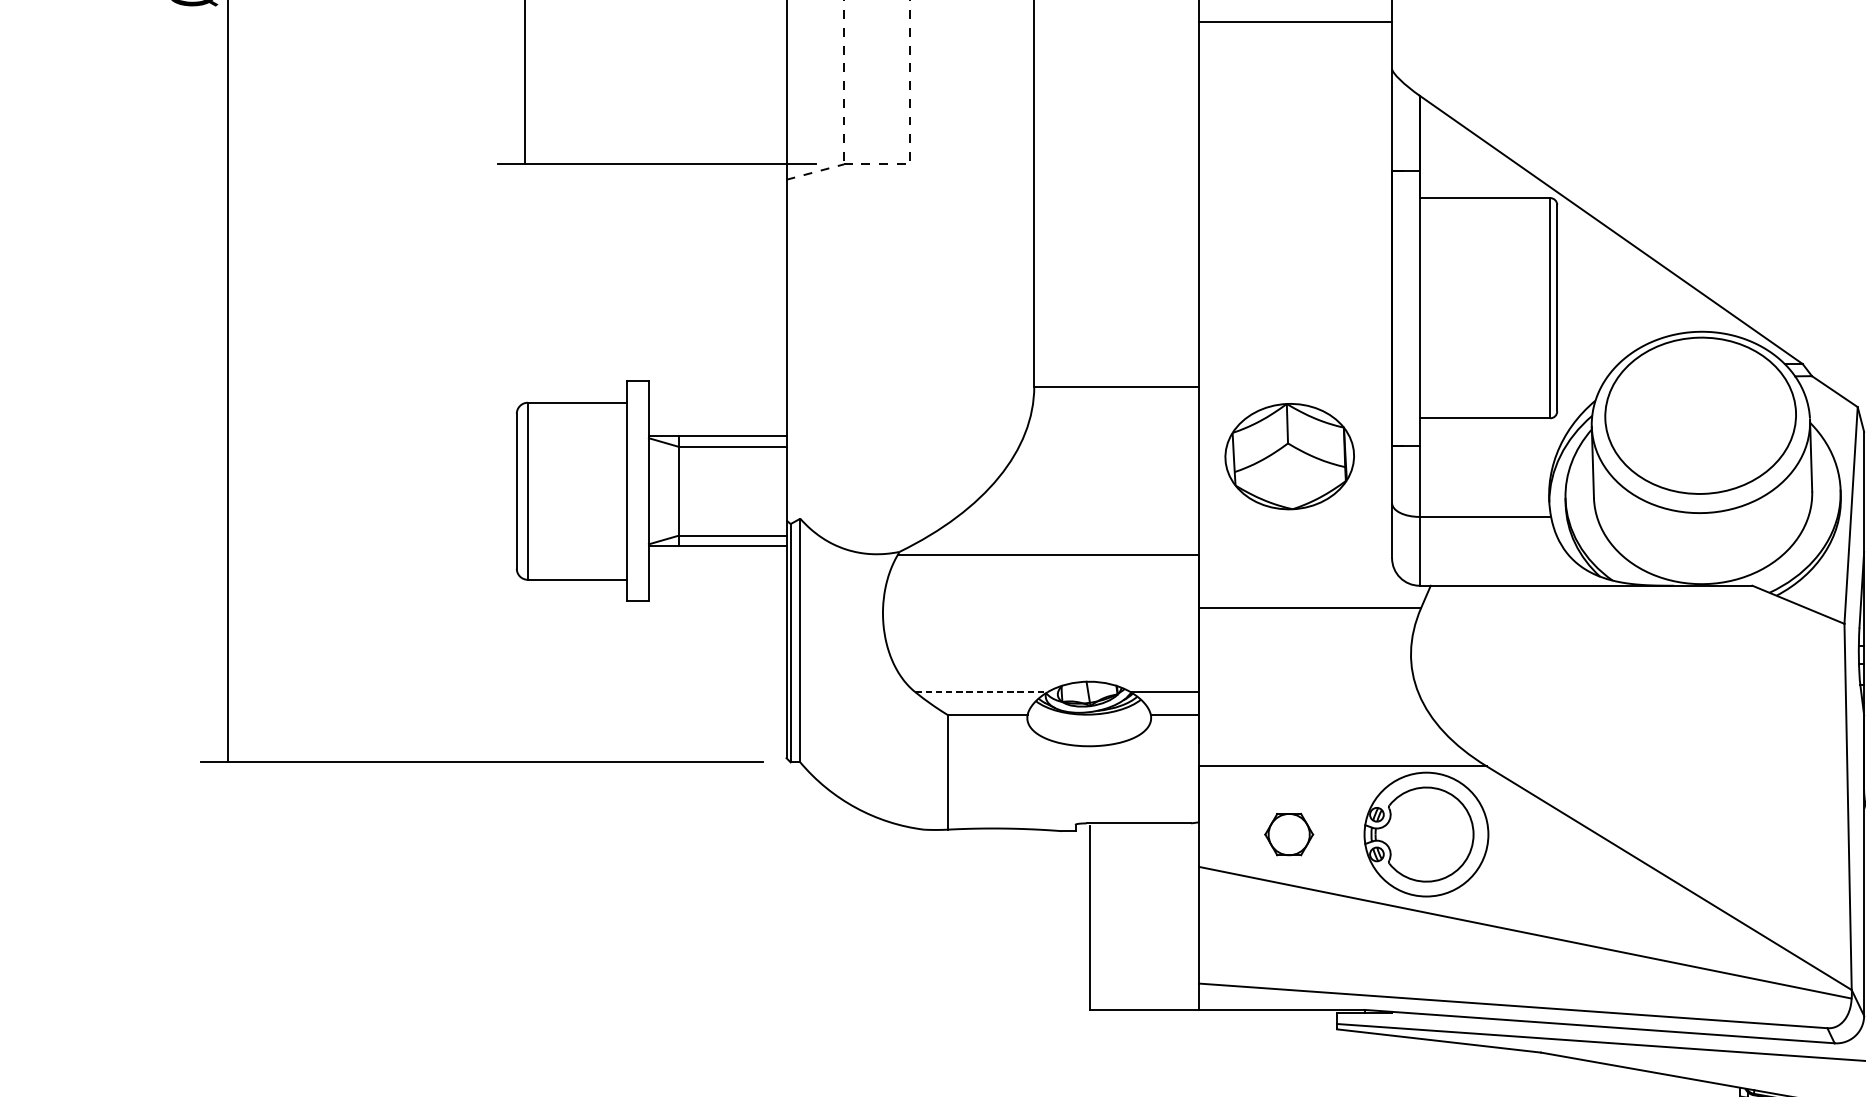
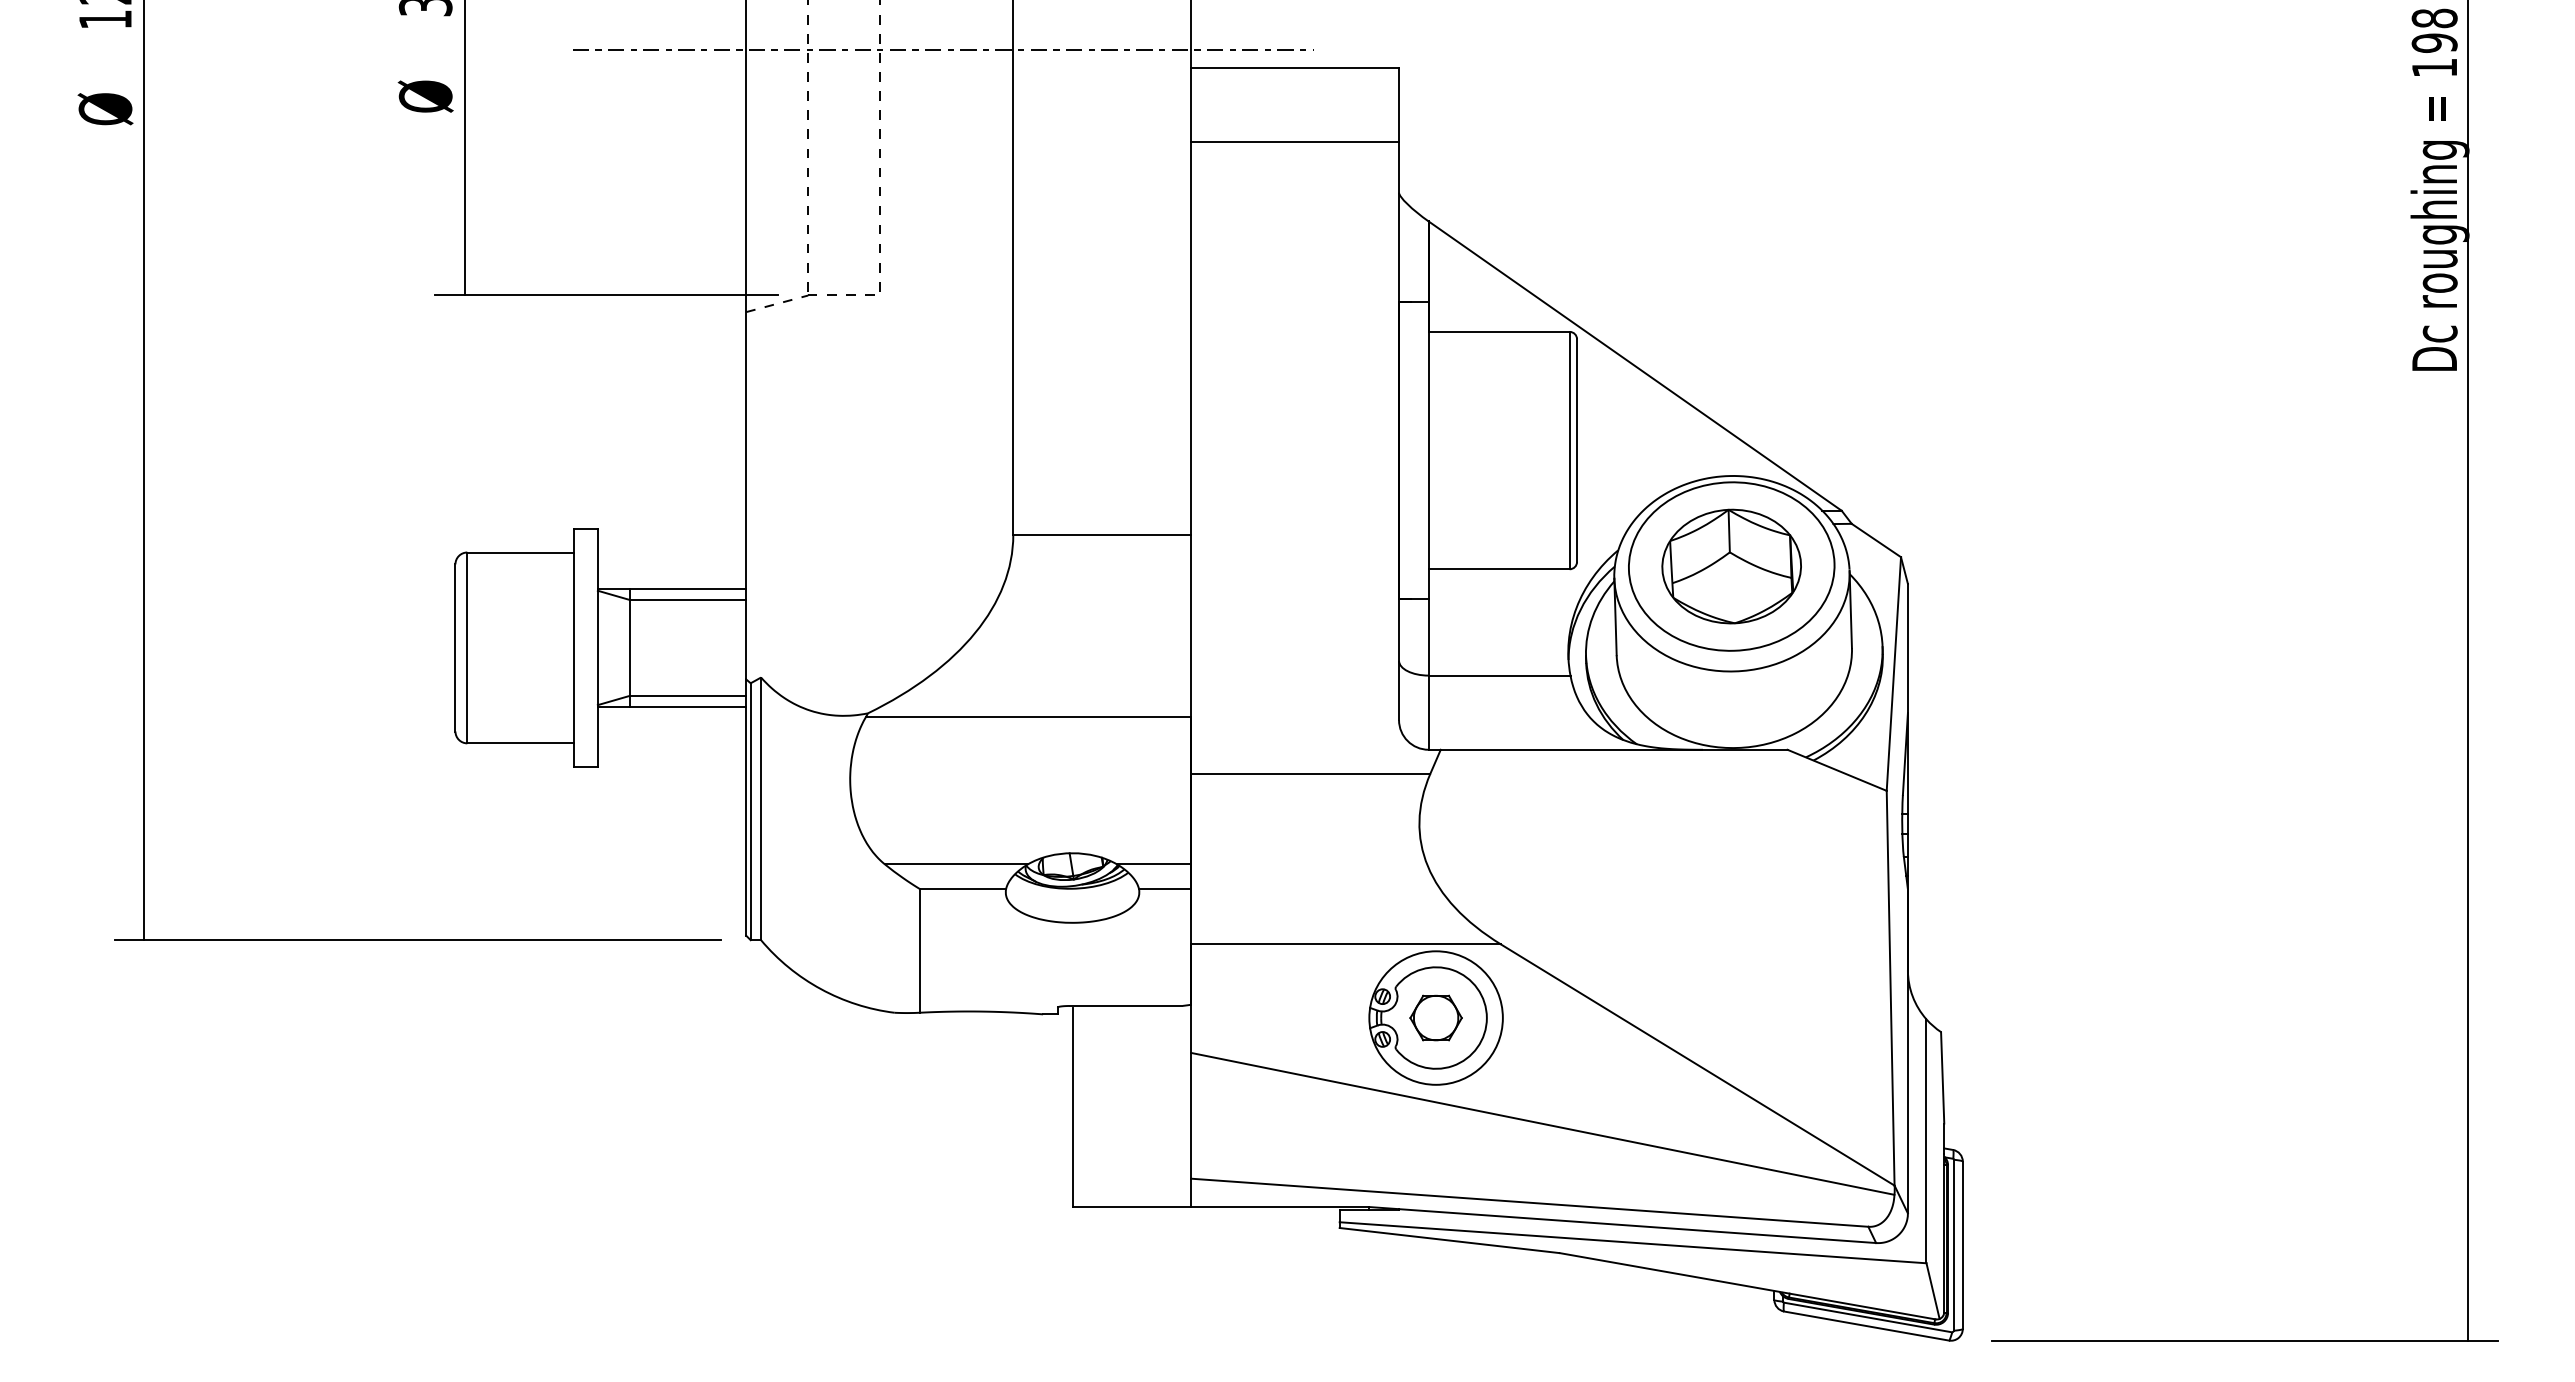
part: (1289, 456) -> (1731, 566), moved
line: (981, 692) -> (956, 864), dashed -> solid
part: (1288, 834) -> (1435, 1017), moved

